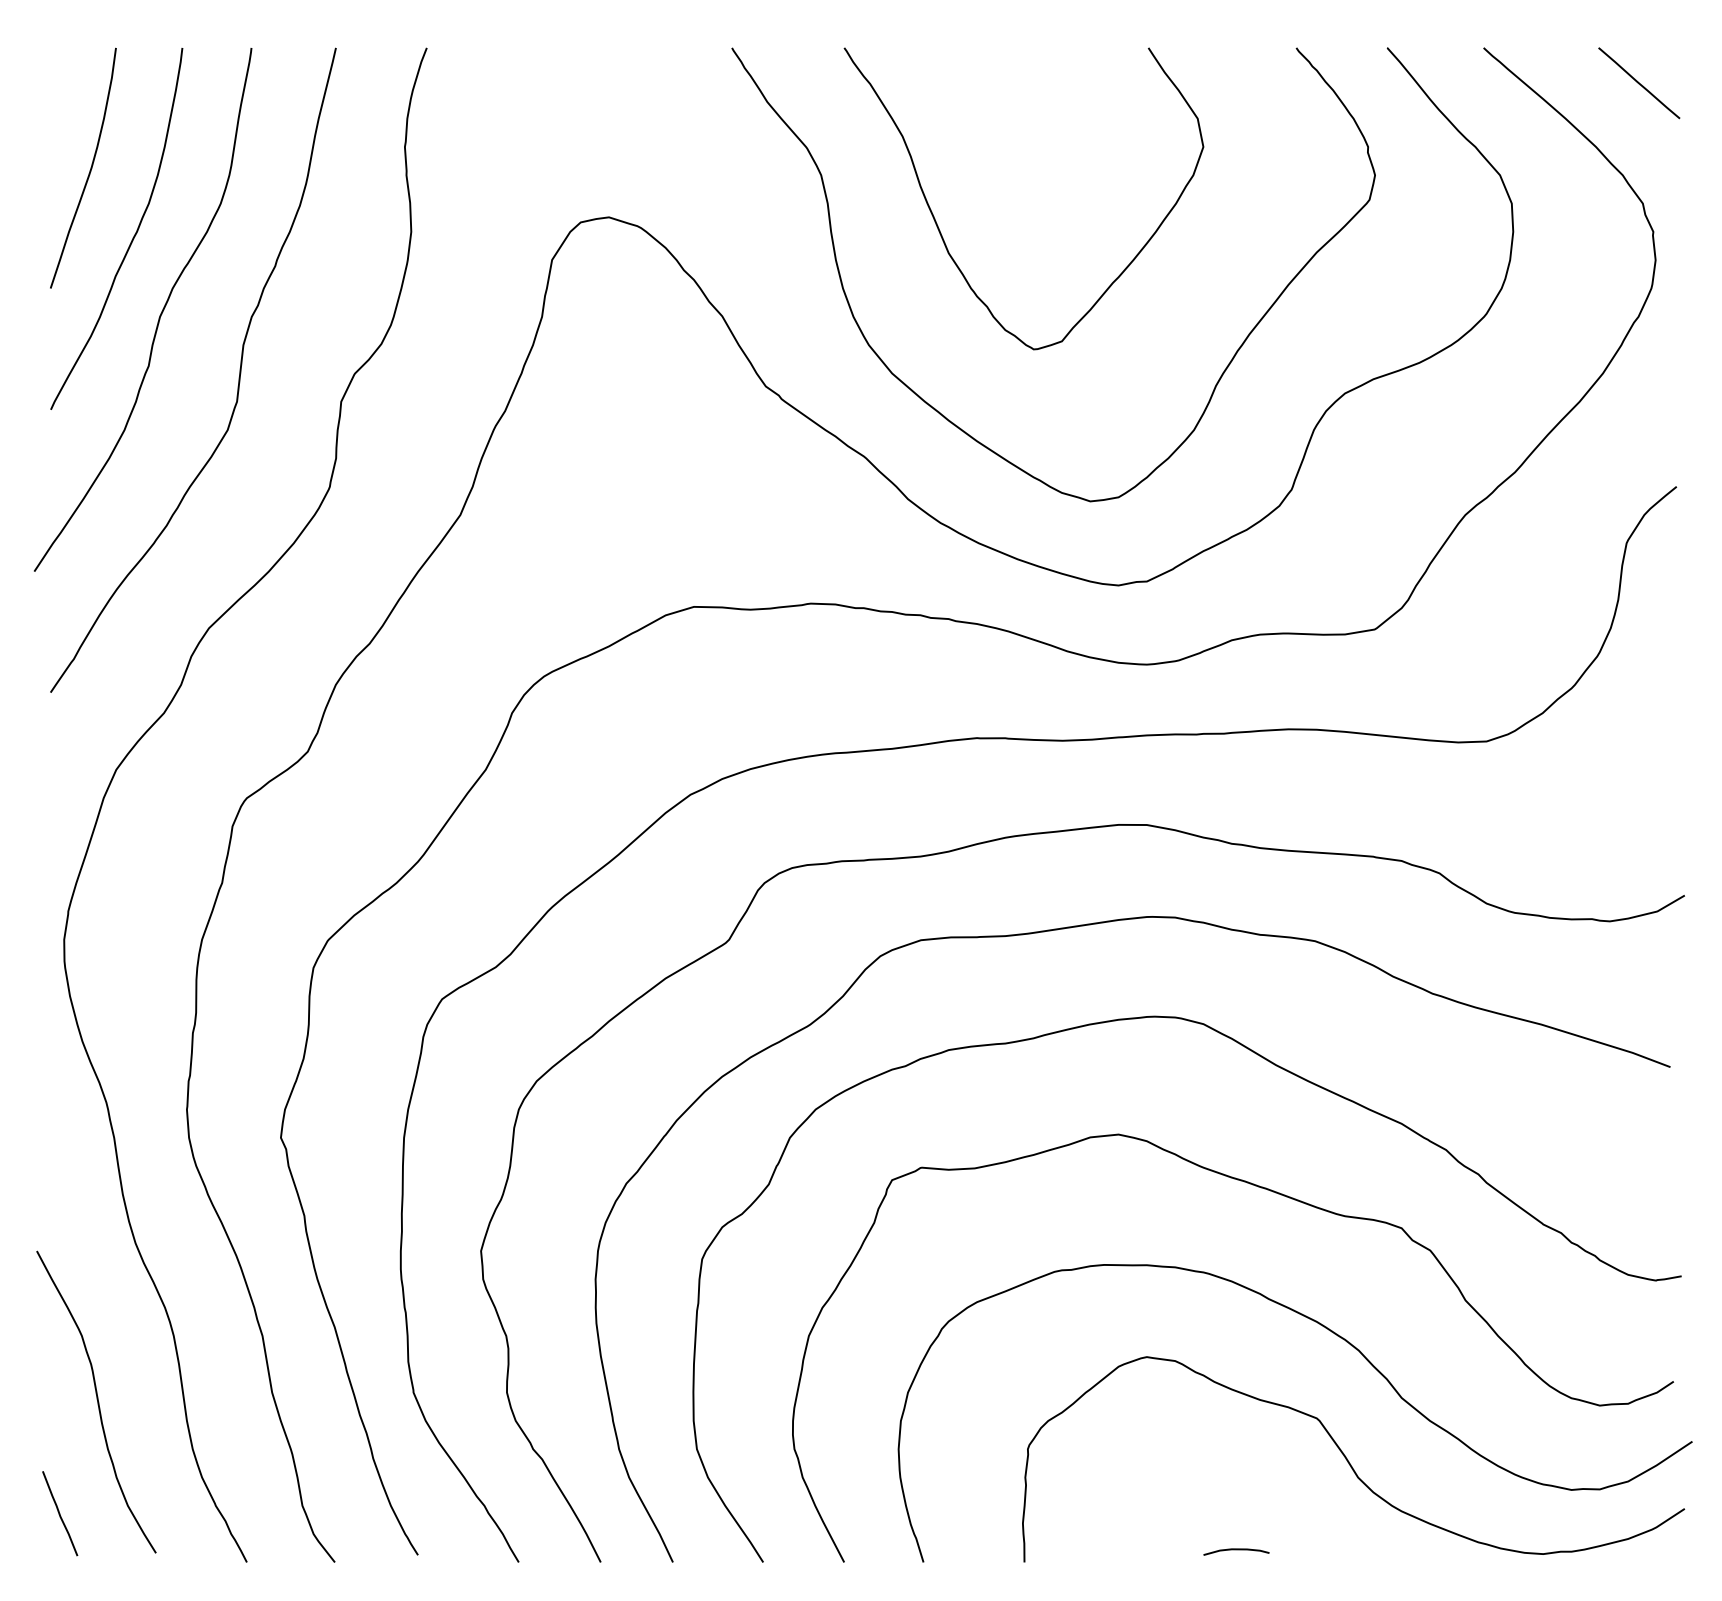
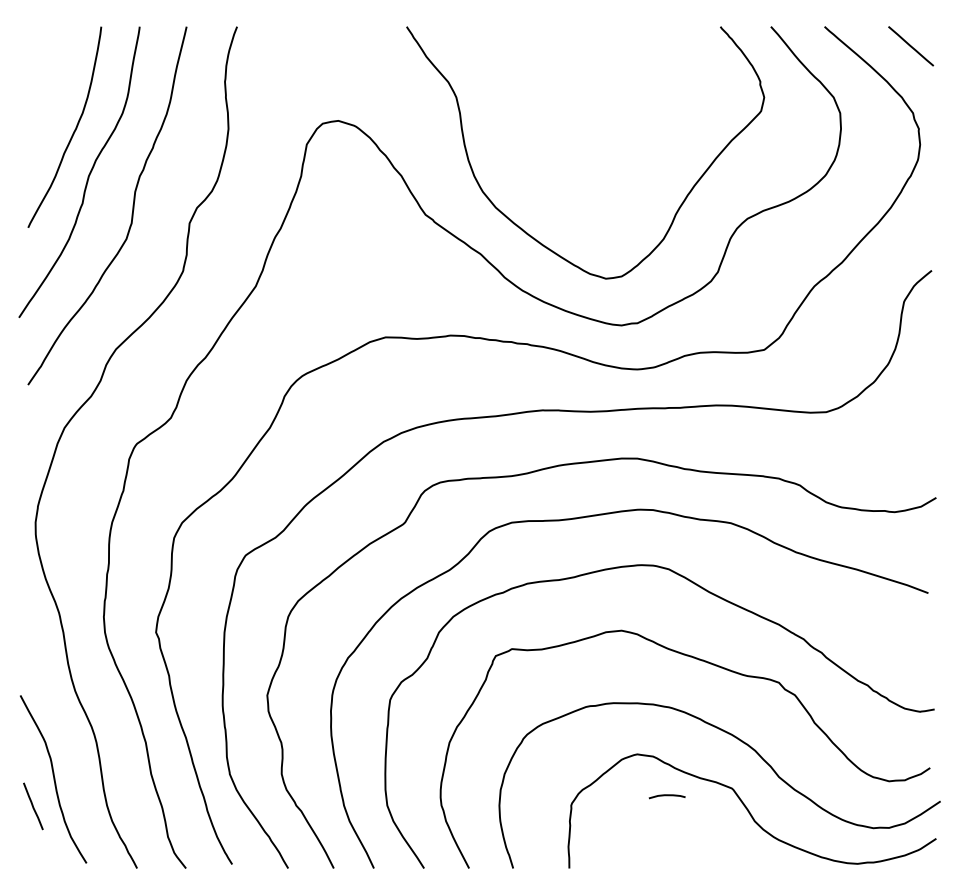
curve: (89, 168) -> (49, 93), removed
curve: (941, 231) -> (523, 128), removed
line: (60, 1513) -> (33, 806), moved
curve: (1235, 1551) -> (666, 796), moved

